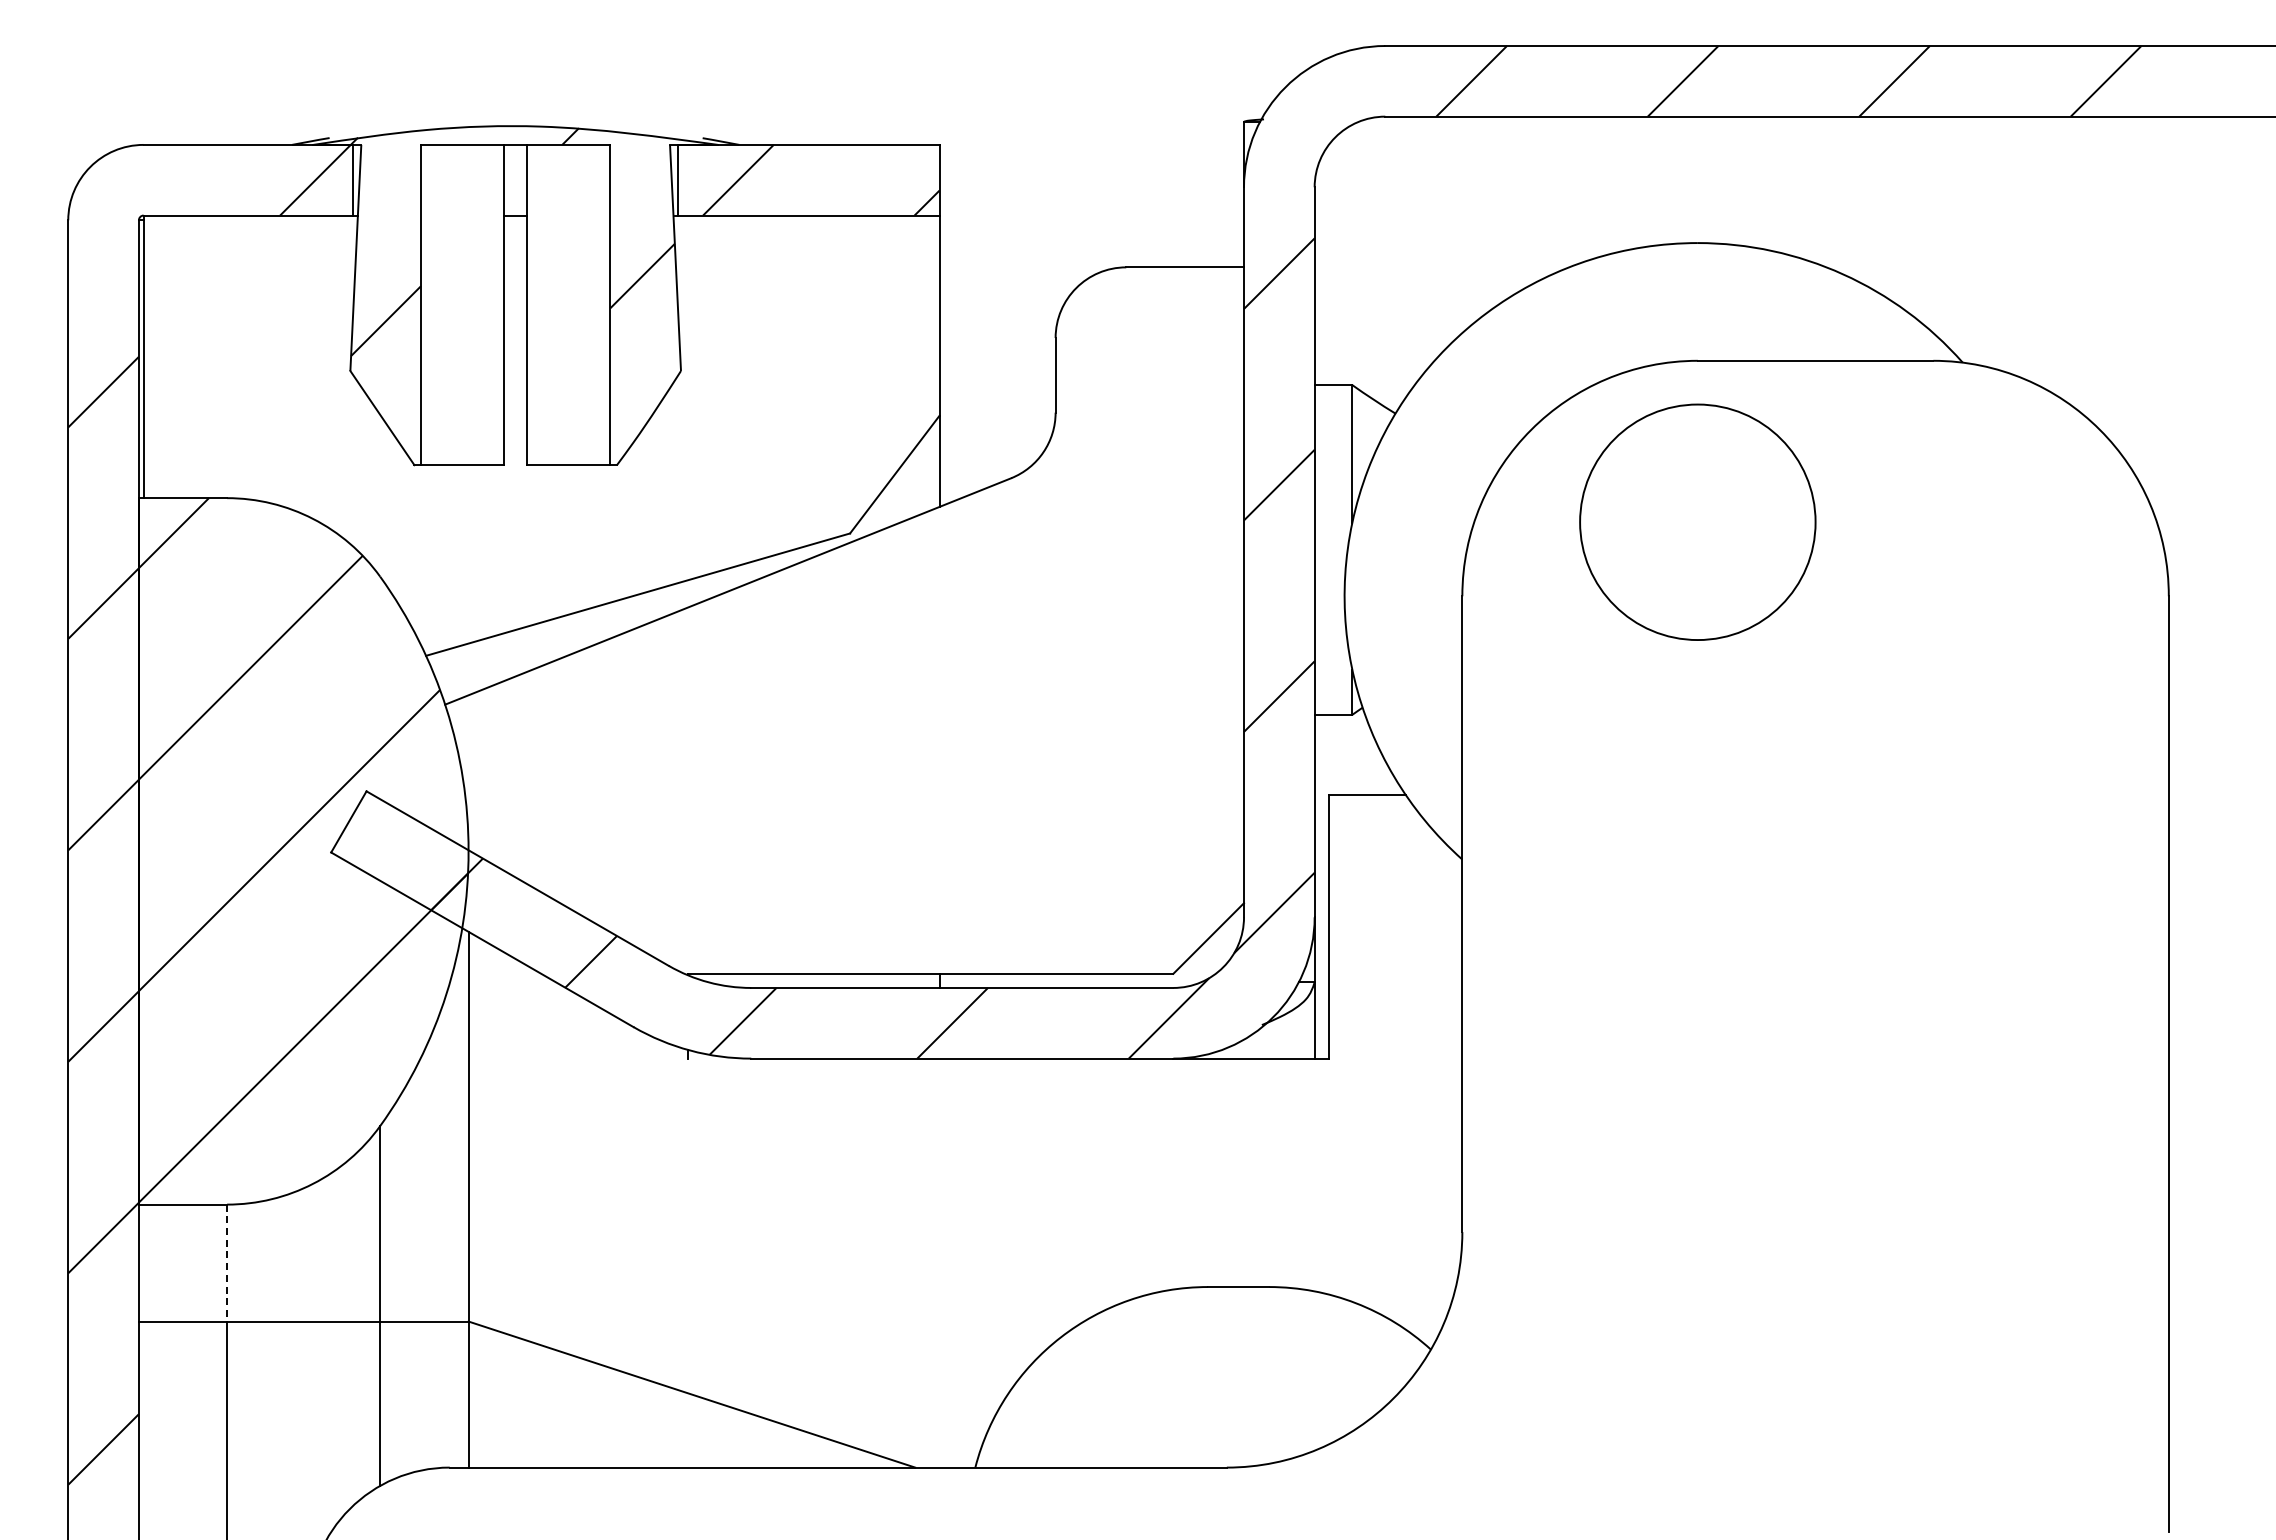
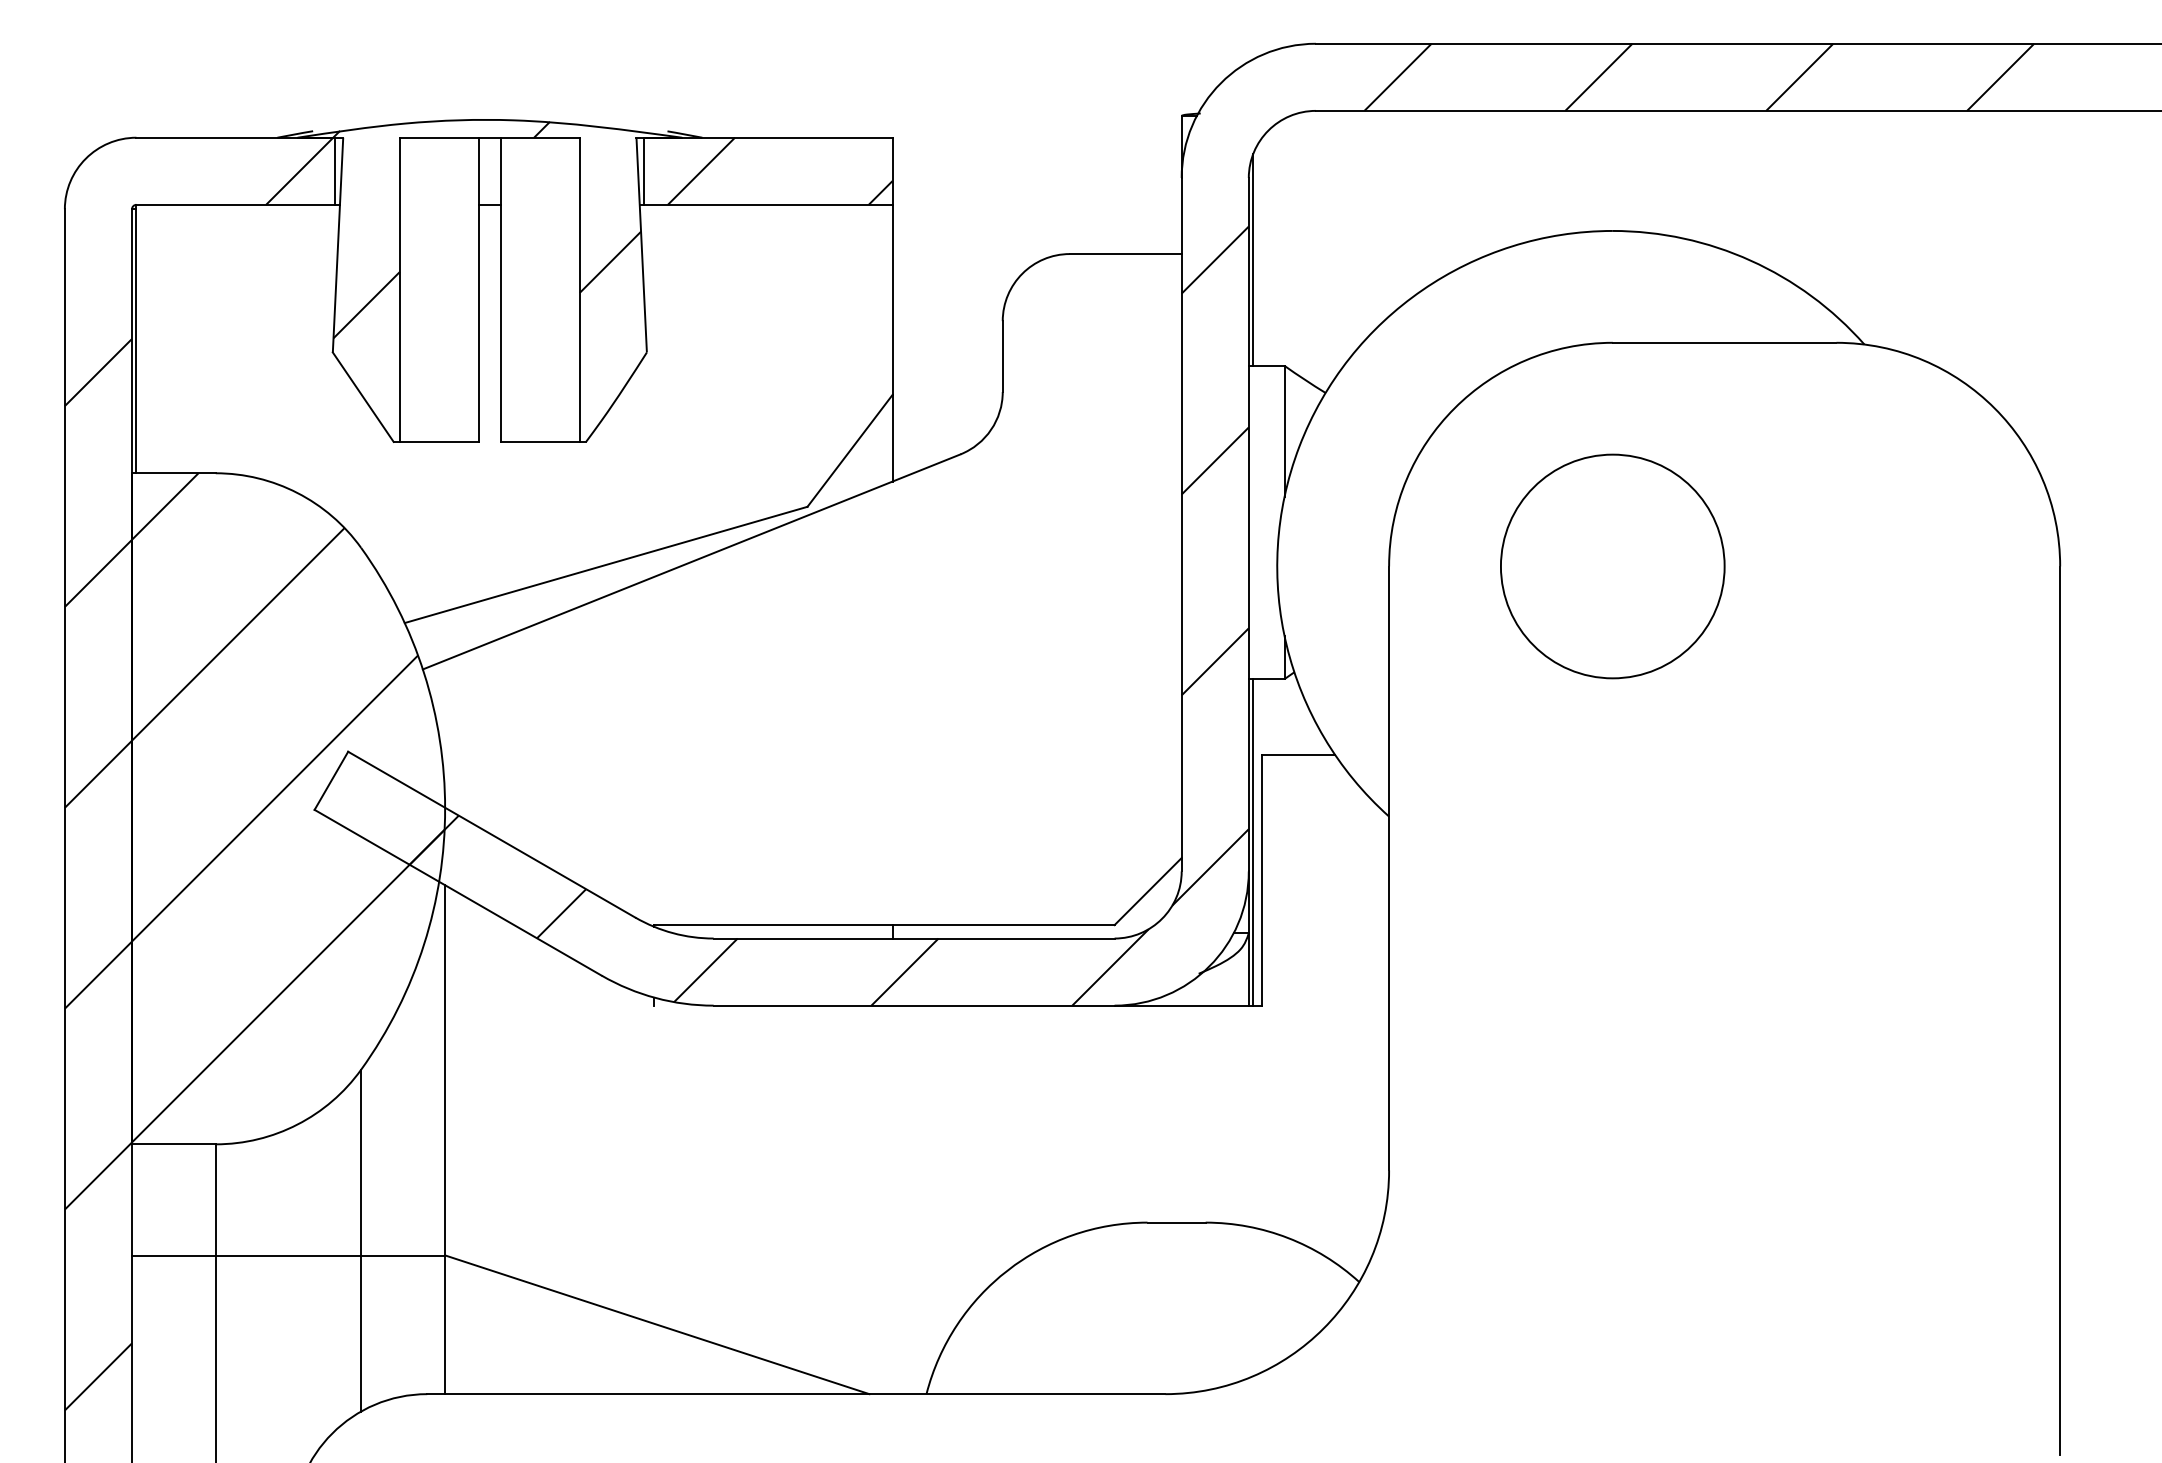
line: (1319, 273) -> (1253, 259), added
circle: (1697, 521) -> (1612, 565), moved
line: (1319, 886) -> (1253, 842), added
line: (227, 1263) -> (216, 1200), dashed -> solid

